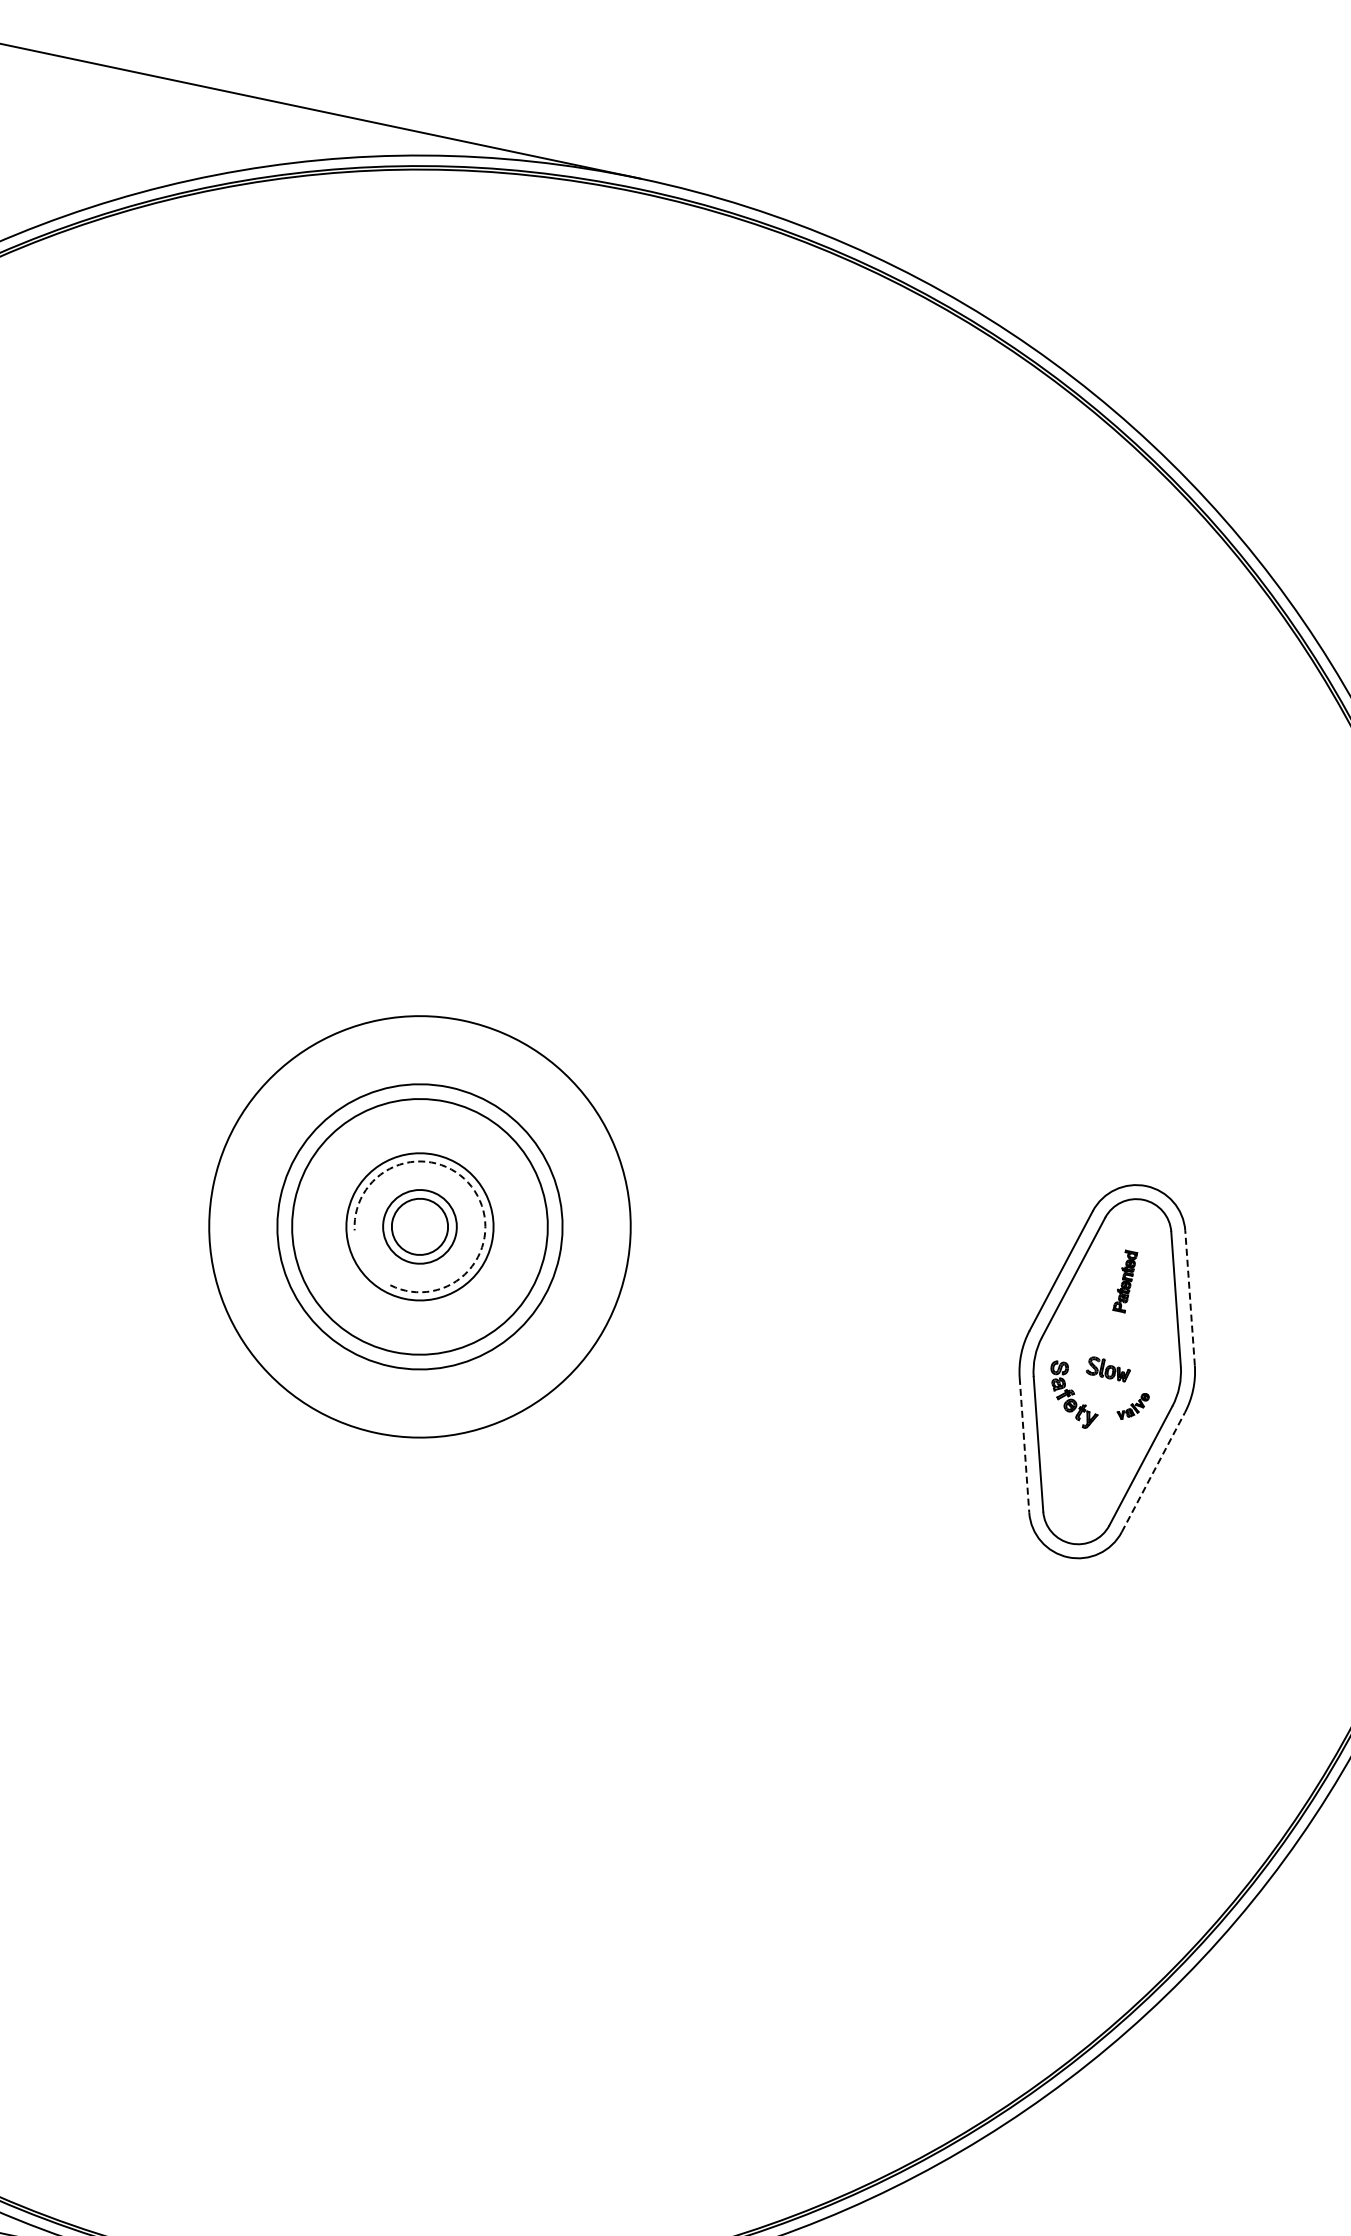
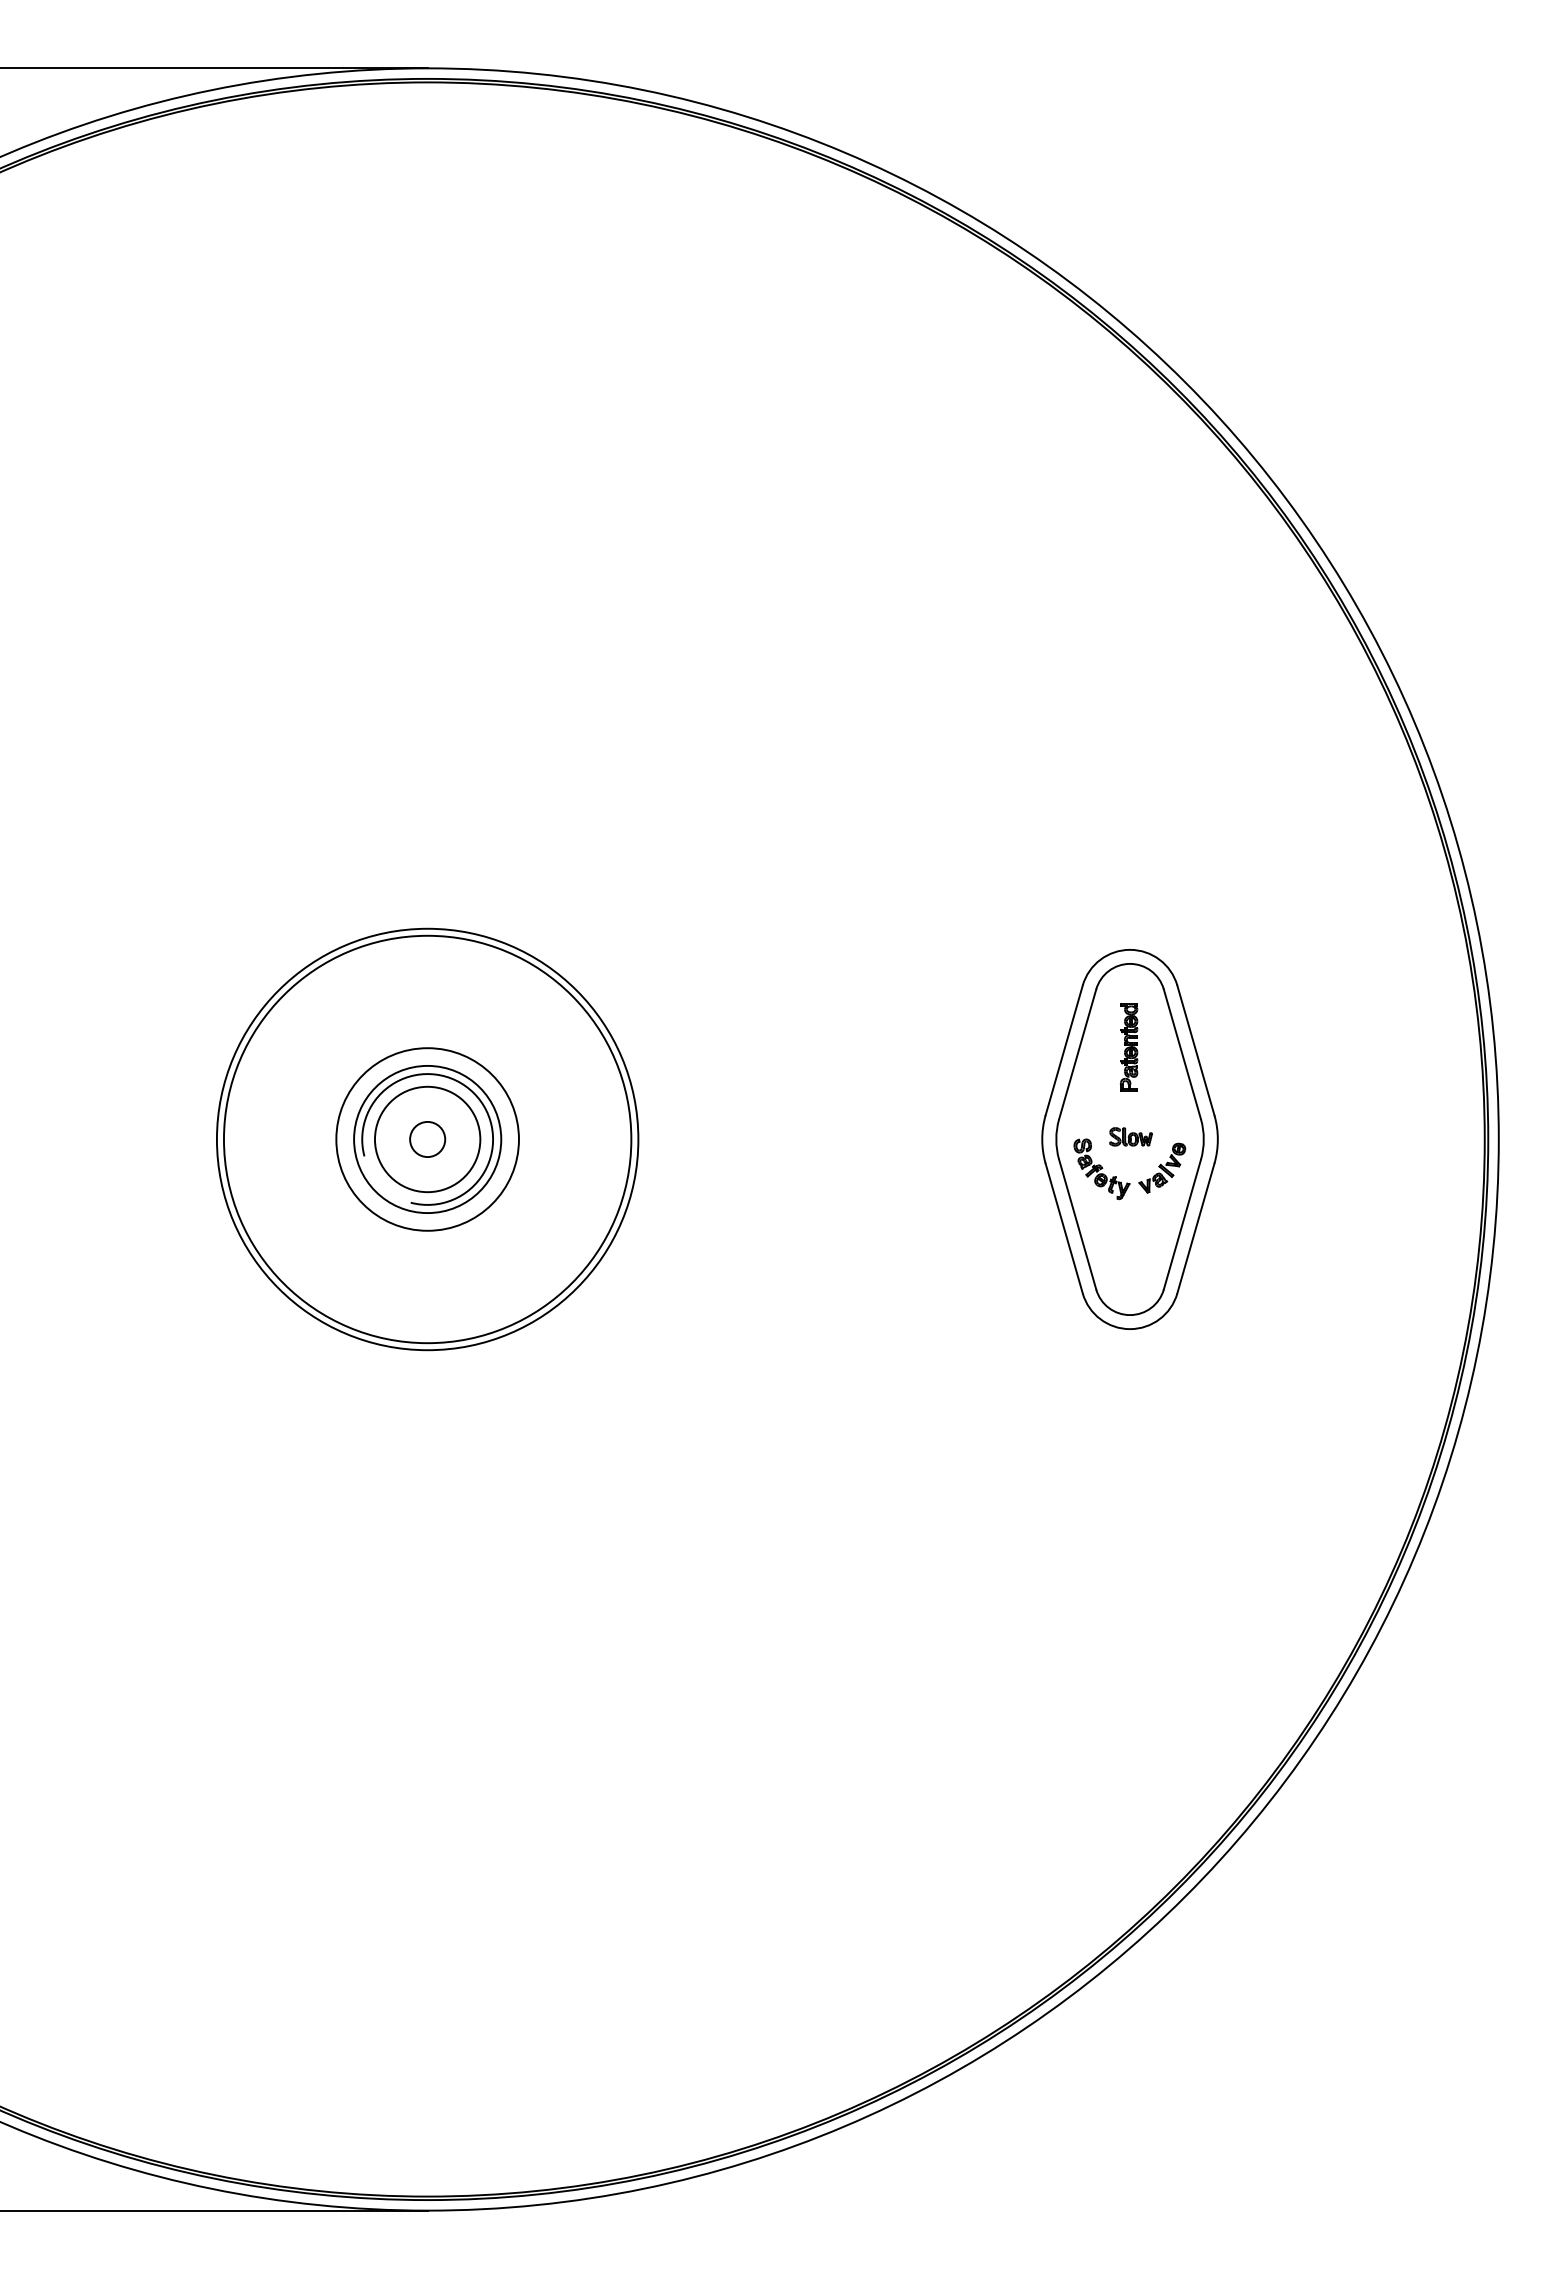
arc: (474, 1191) -> (473, 1093), dashed -> solid
circle: (419, 1226) -> (427, 1139), size x0.62
circle: (419, 1226) -> (427, 1139), size x0.71
circle: (419, 1226) -> (427, 1139), size x1.43
circle: (419, 1226) -> (427, 1139), size x1.43
part: (1125, 1281) -> (1129, 1047), size x1.43
line: (1189, 1298) -> (1195, 1050), dashed -> solid
part: (1133, 1405) -> (1162, 1167), size x1.67
line: (1024, 1445) -> (1064, 1228), dashed -> solid
line: (1152, 1472) -> (1195, 1228), dashed -> solid

